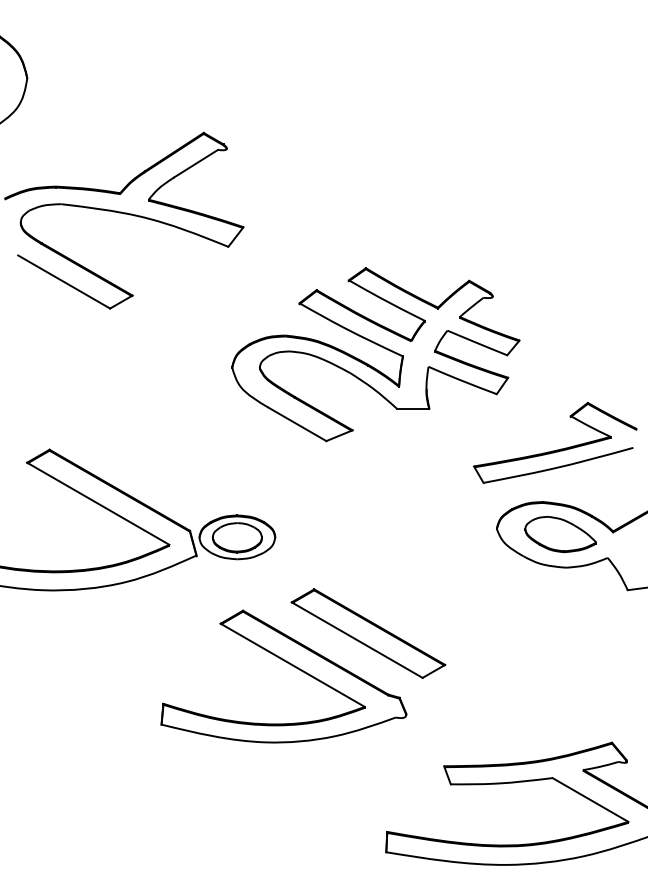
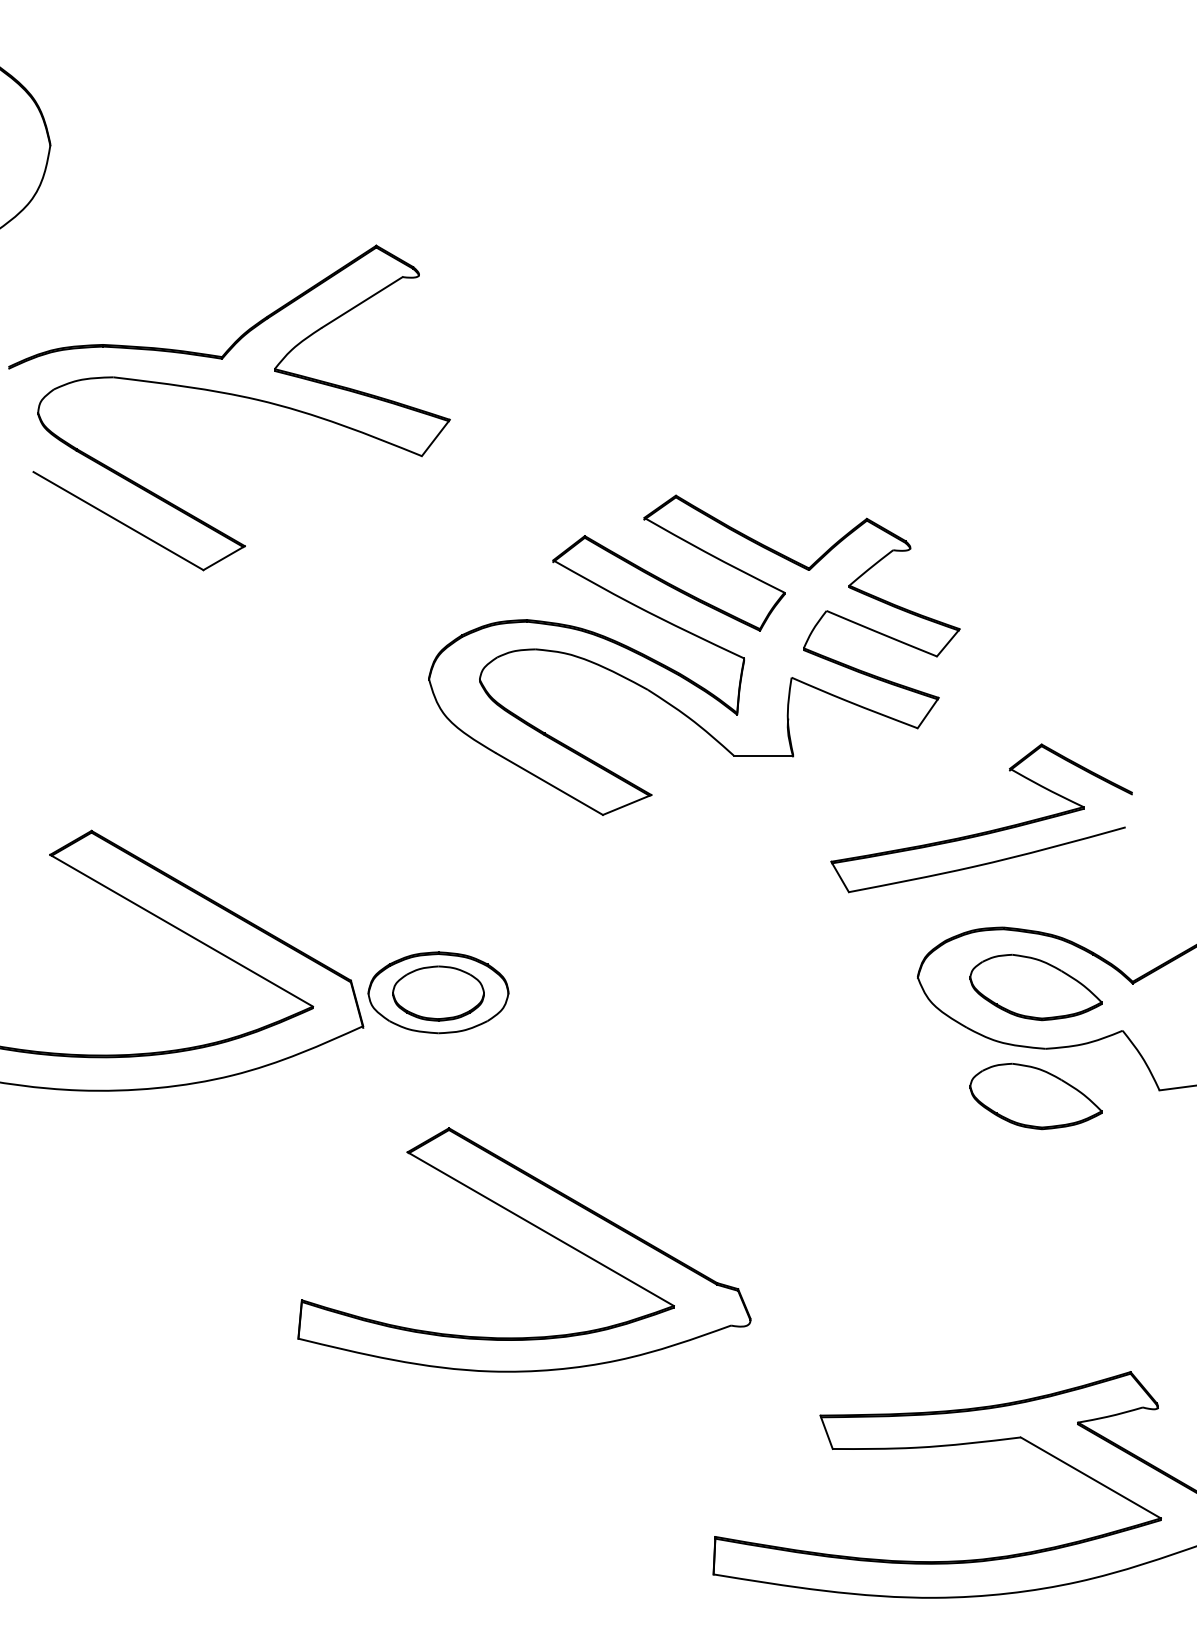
part: (556, 449) -> (983, 830), moved
part: (560, 593) -> (1035, 1096), added
part: (368, 633) -> (680, 1170), removed

